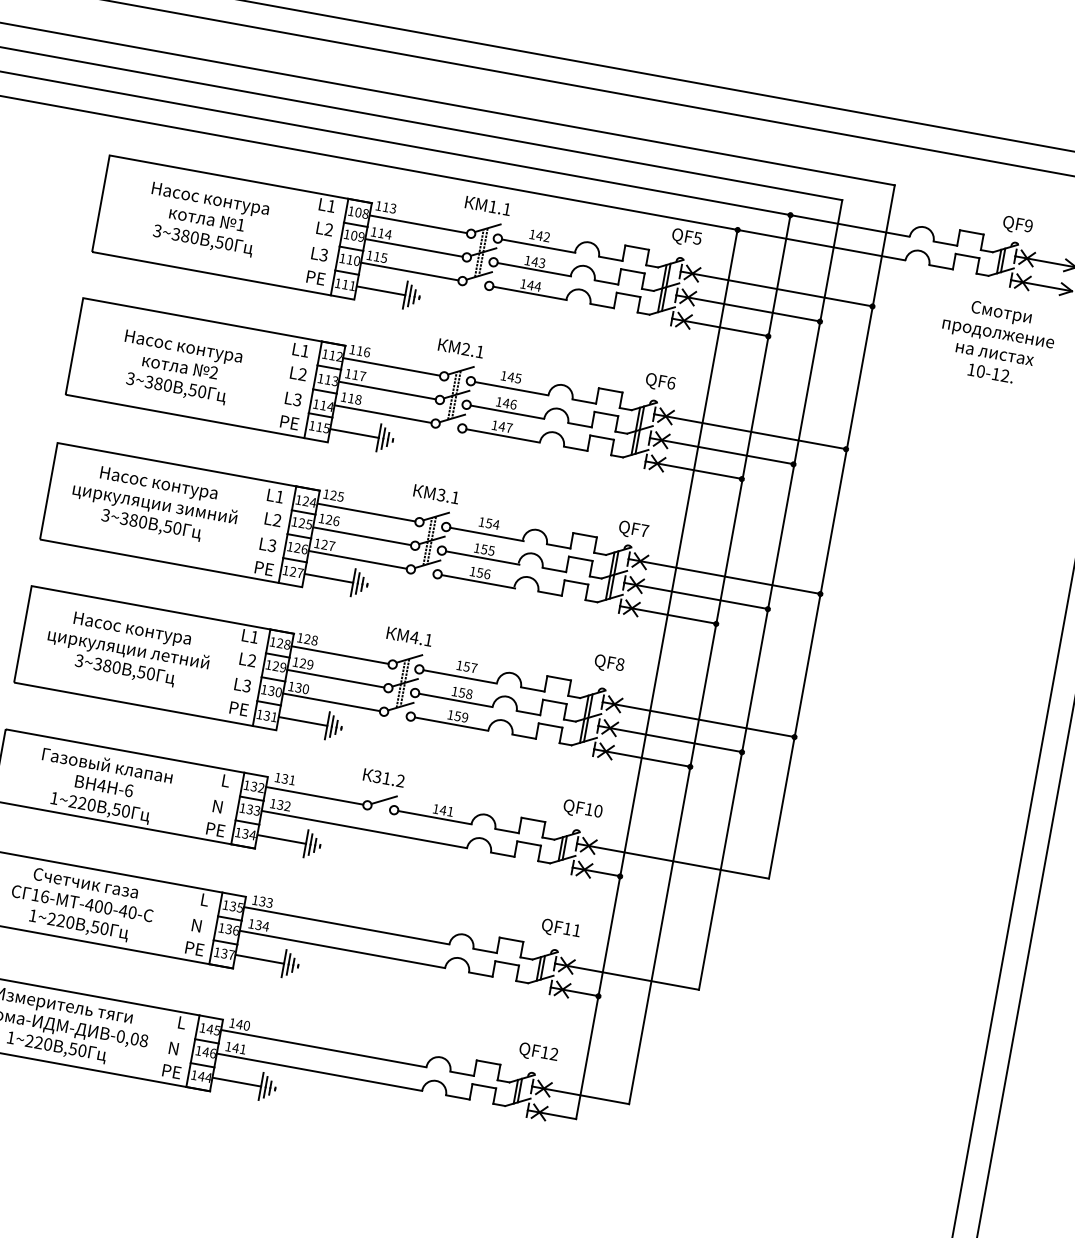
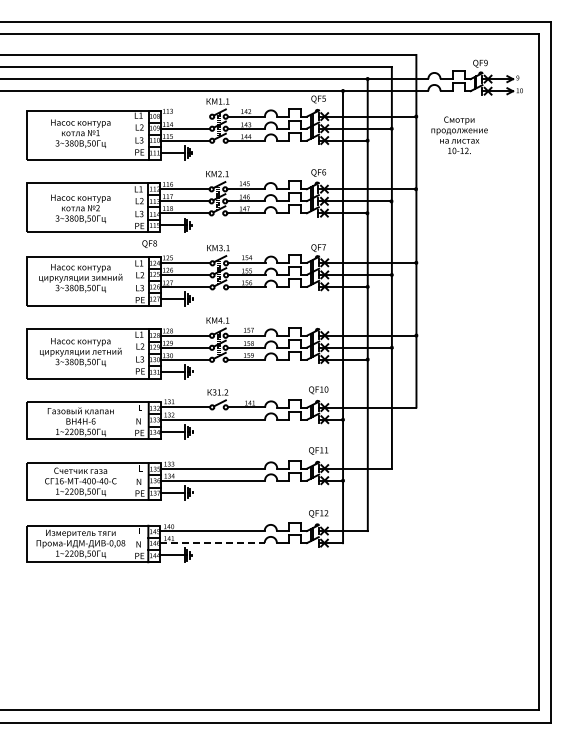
line: (418, 223) -> (185, 116), removed
text: (996, 342) -> (459, 135), moved
text: (609, 662) -> (149, 243), moved
line: (321, 1073) -> (213, 543), solid -> dashed

